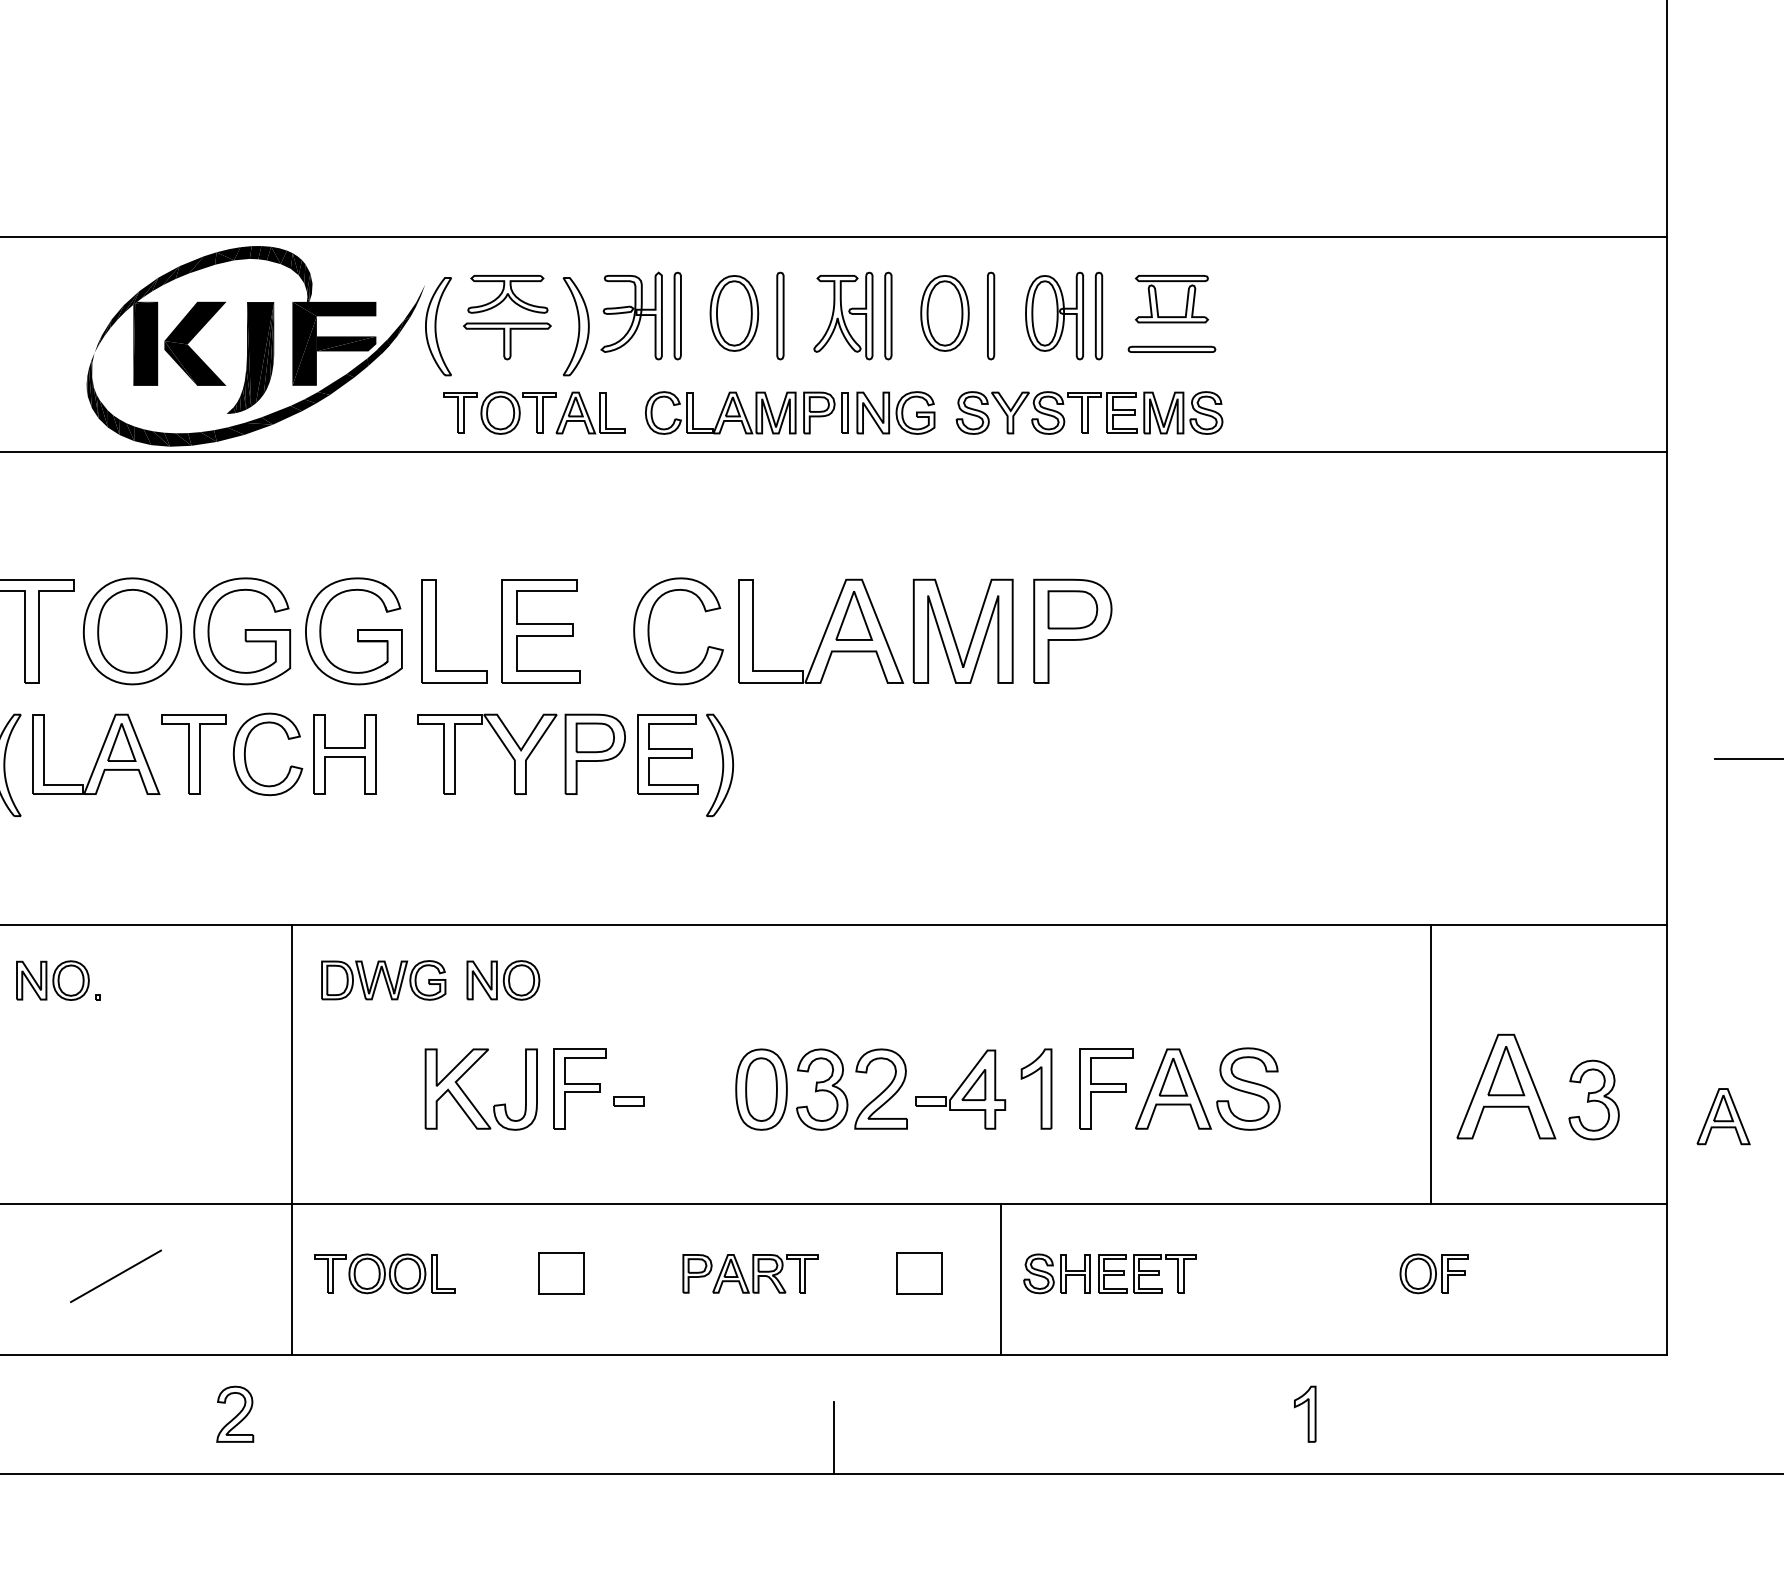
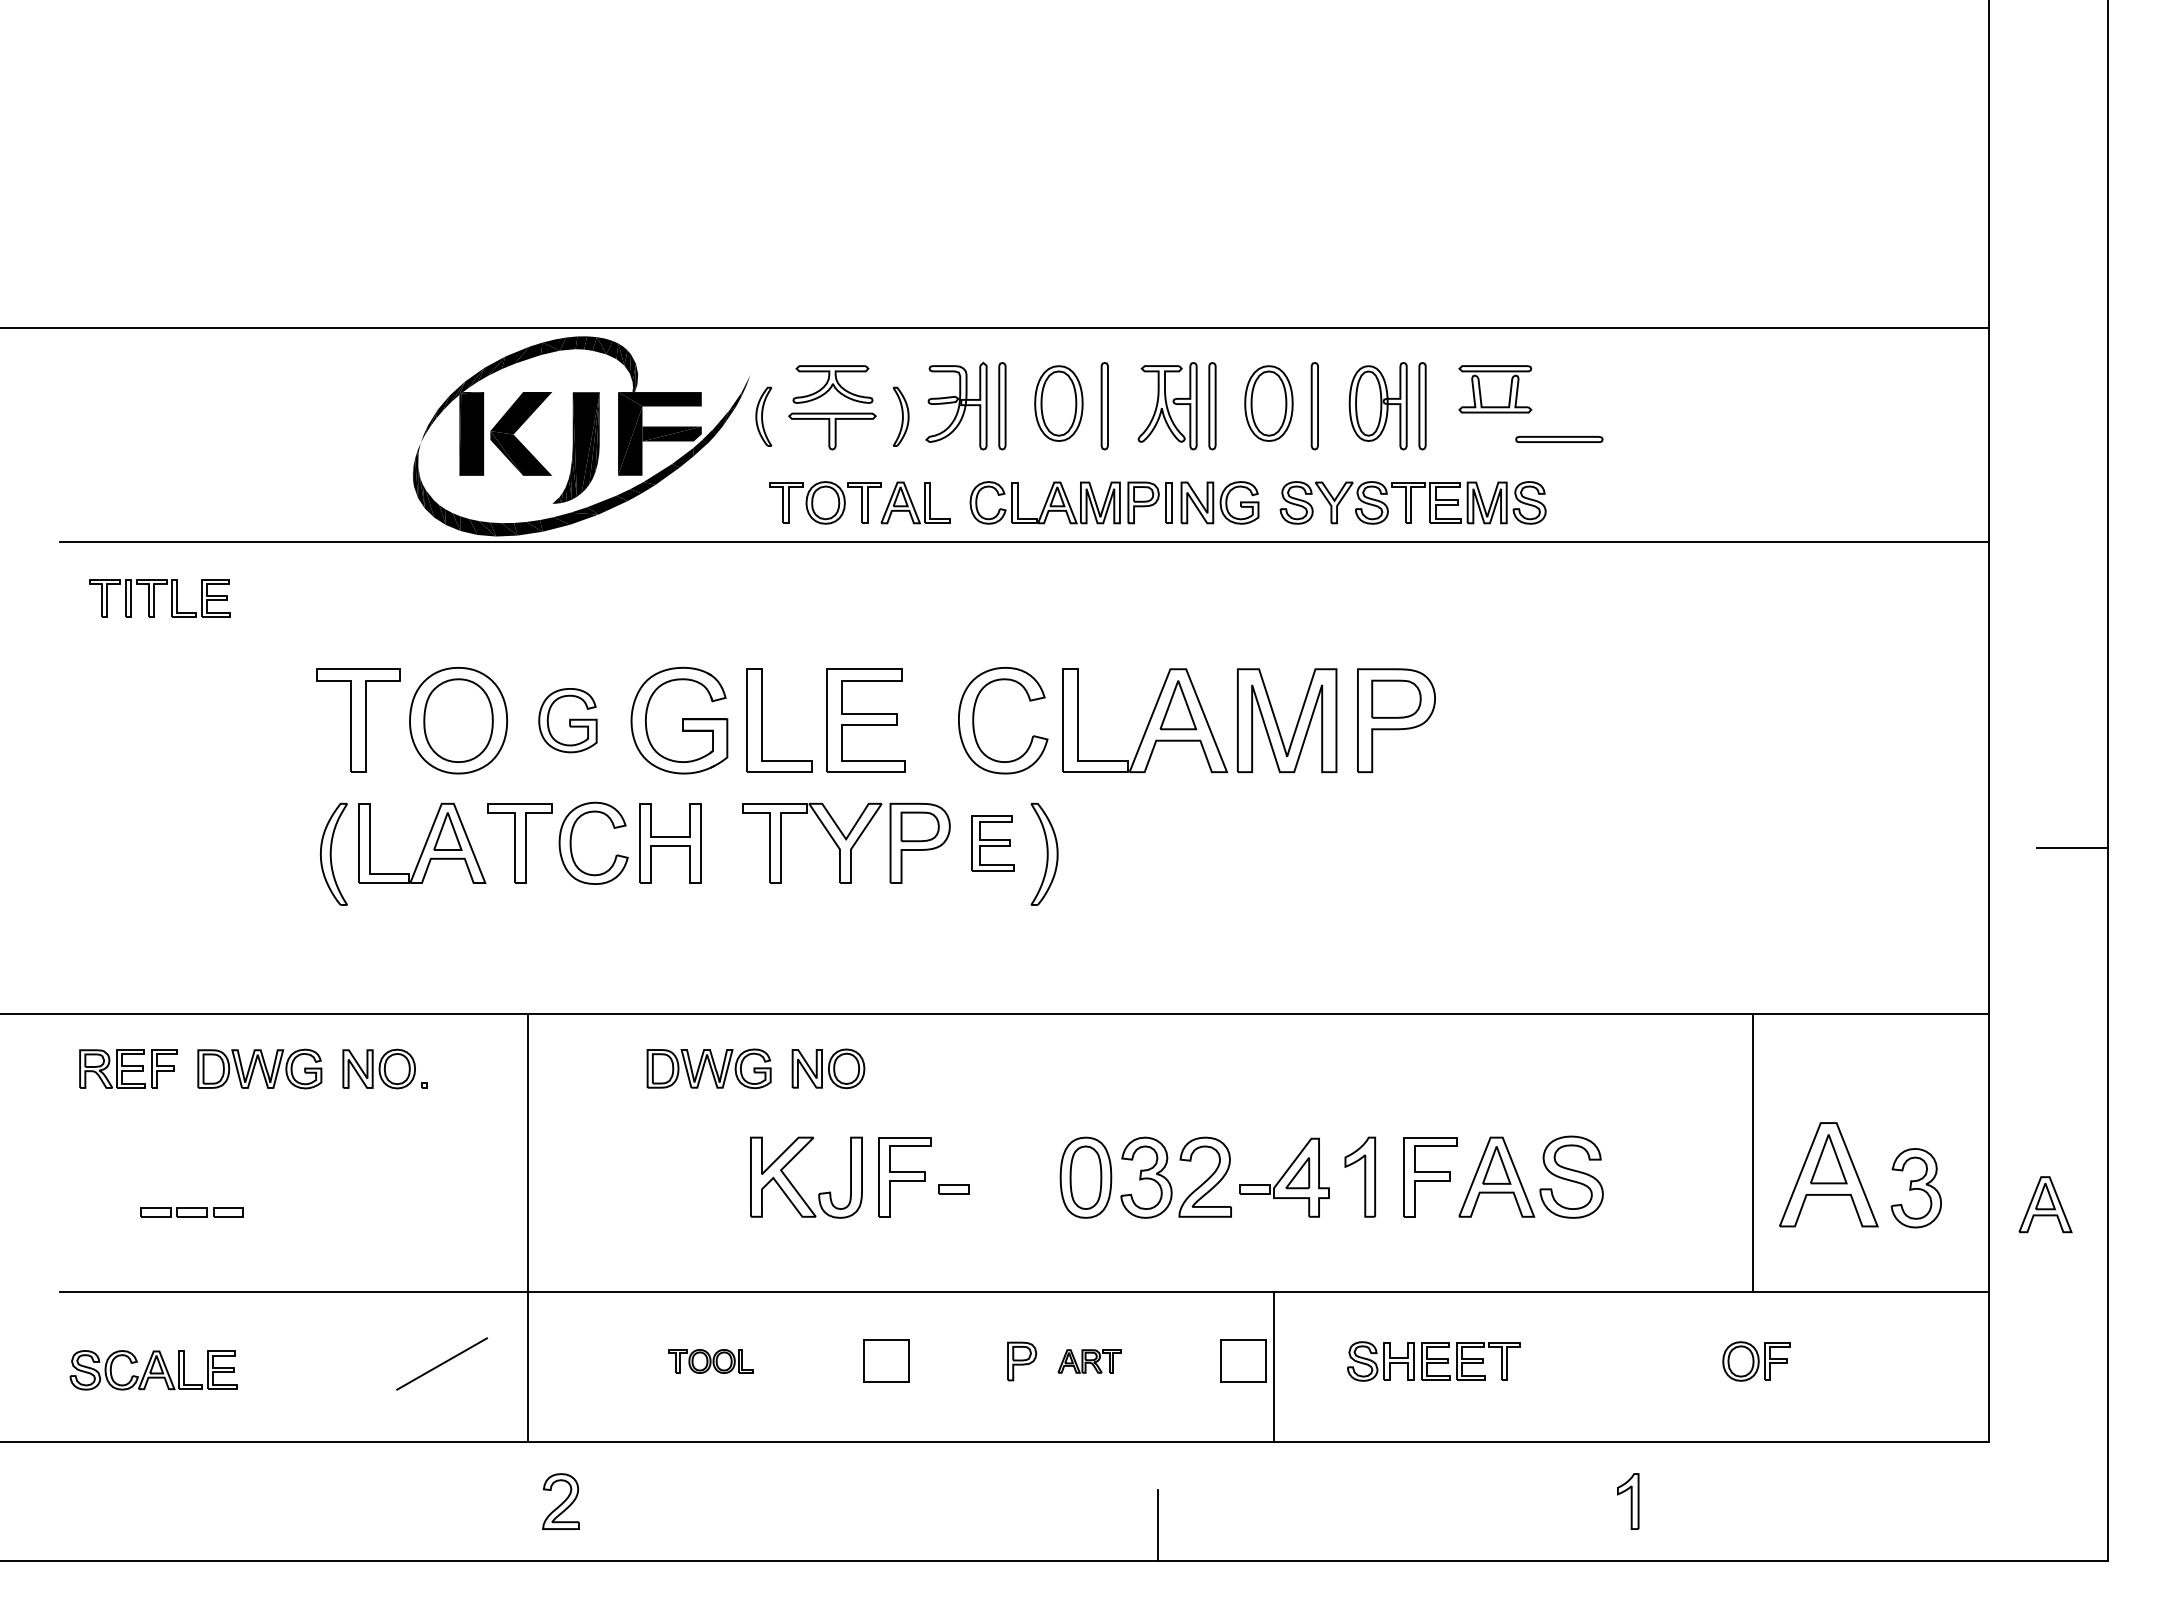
part: (438, 326) -> (763, 416), size x0.6
part: (575, 326) -> (900, 416), size x0.6
part: (1172, 349) -> (1559, 439), moved
part: (241, 631) -> (567, 720), size x0.6
part: (667, 754) -> (992, 843), size x0.7
line: (291, 1139) -> (528, 1227), moved
part: (385, 1273) -> (710, 1361), size x0.6
part: (765, 1273) -> (1089, 1361), size x0.6
line: (1000, 1279) -> (1273, 1367), moved

